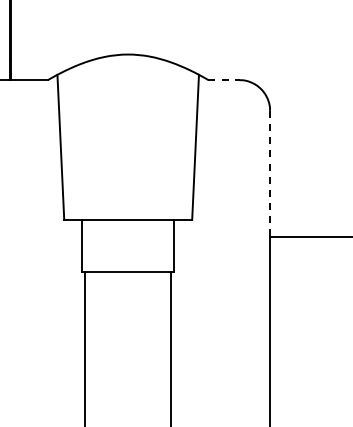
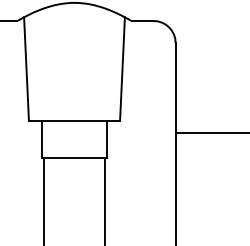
line: (223, 80) -> (142, 21), dashed -> solid
line: (270, 174) -> (175, 88), dashed -> solid

